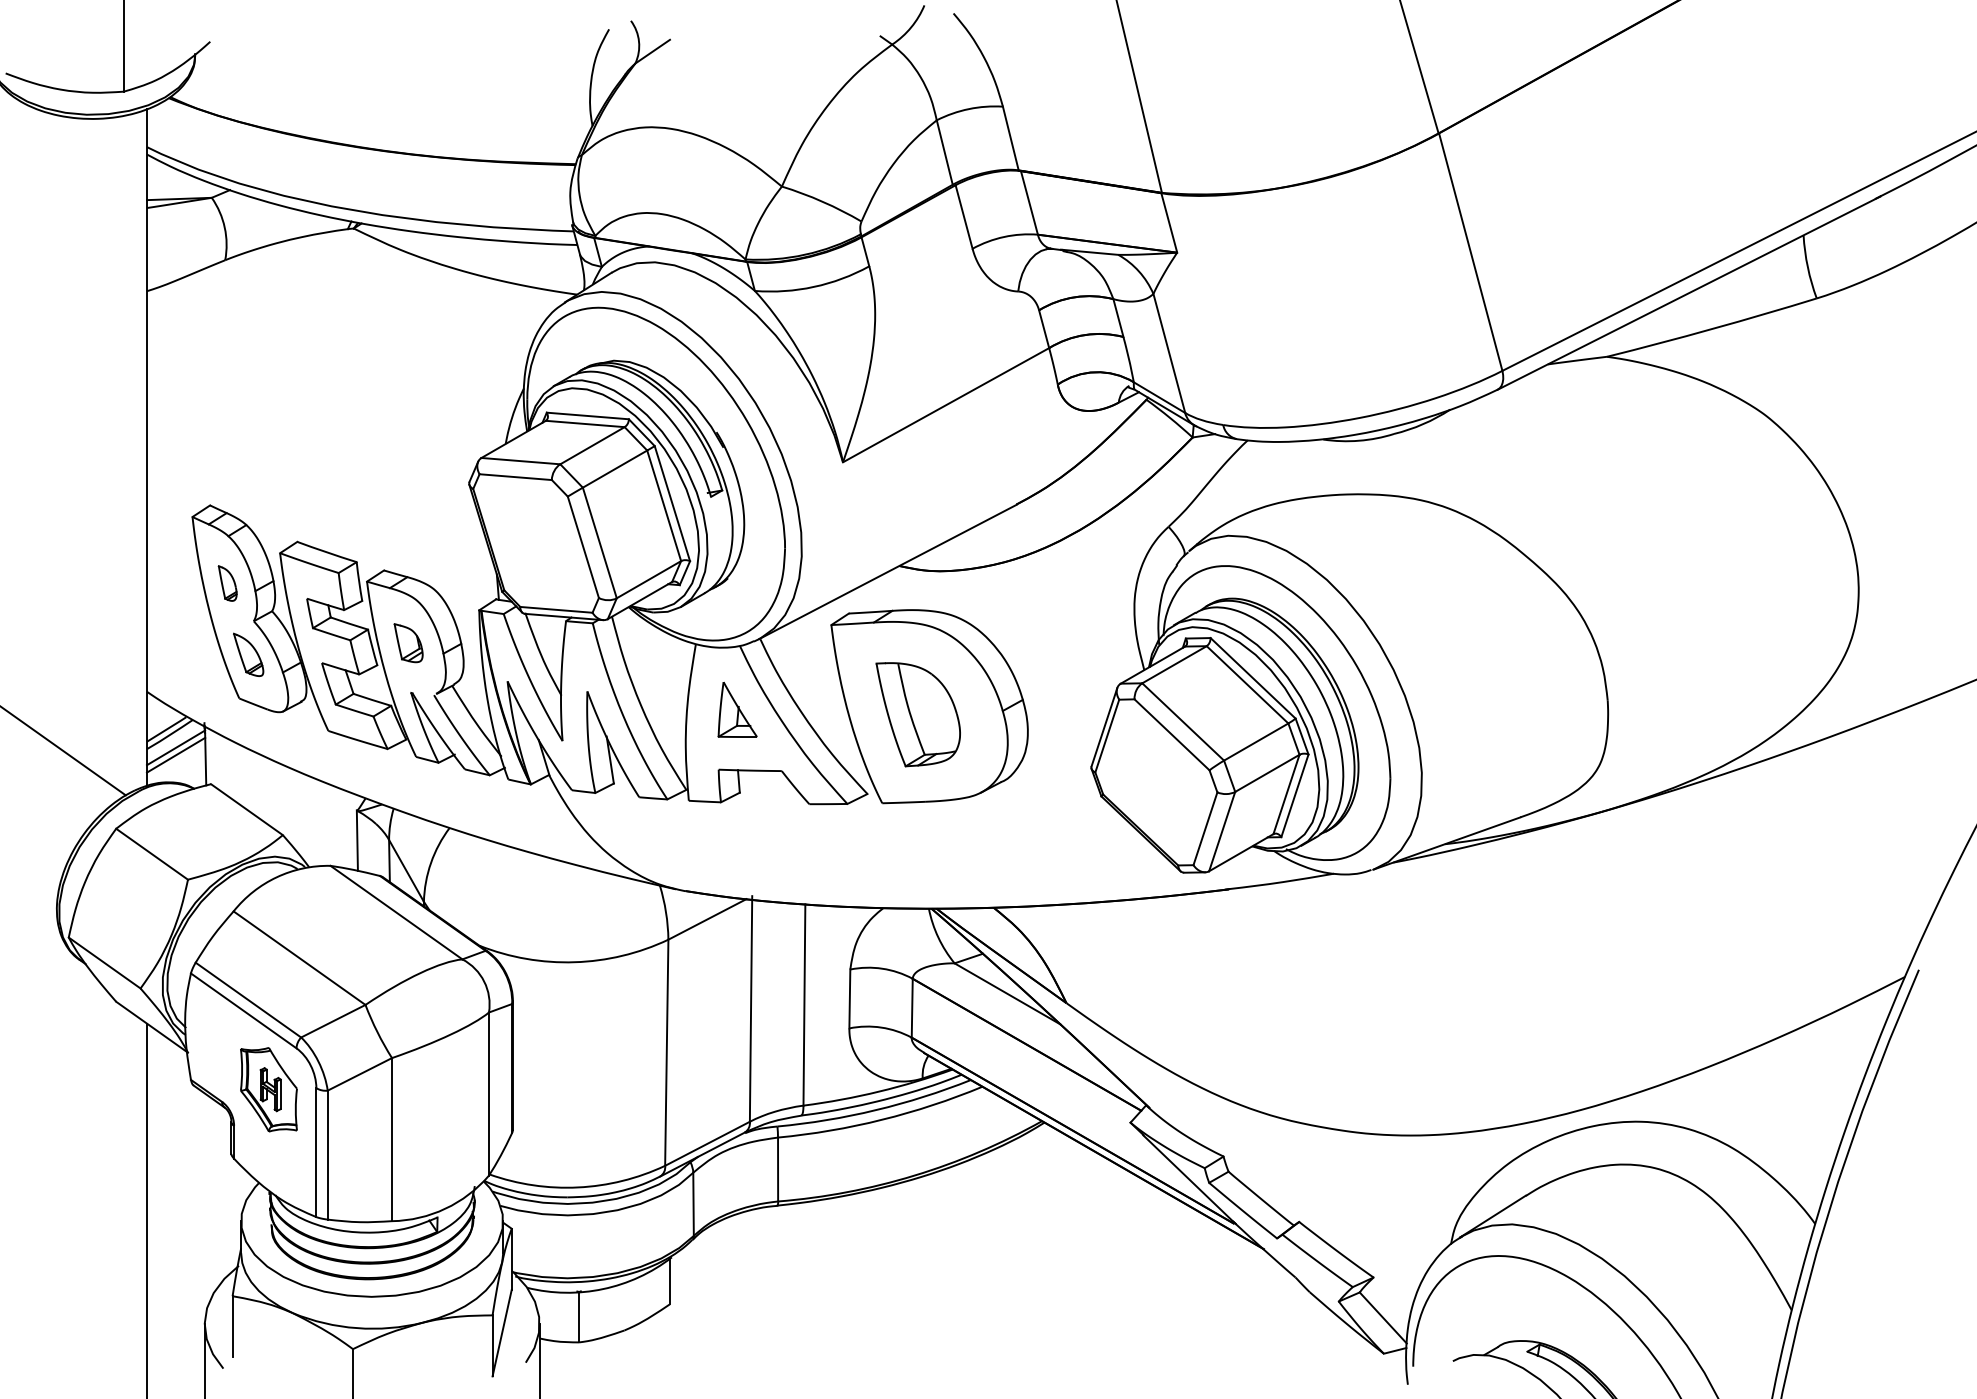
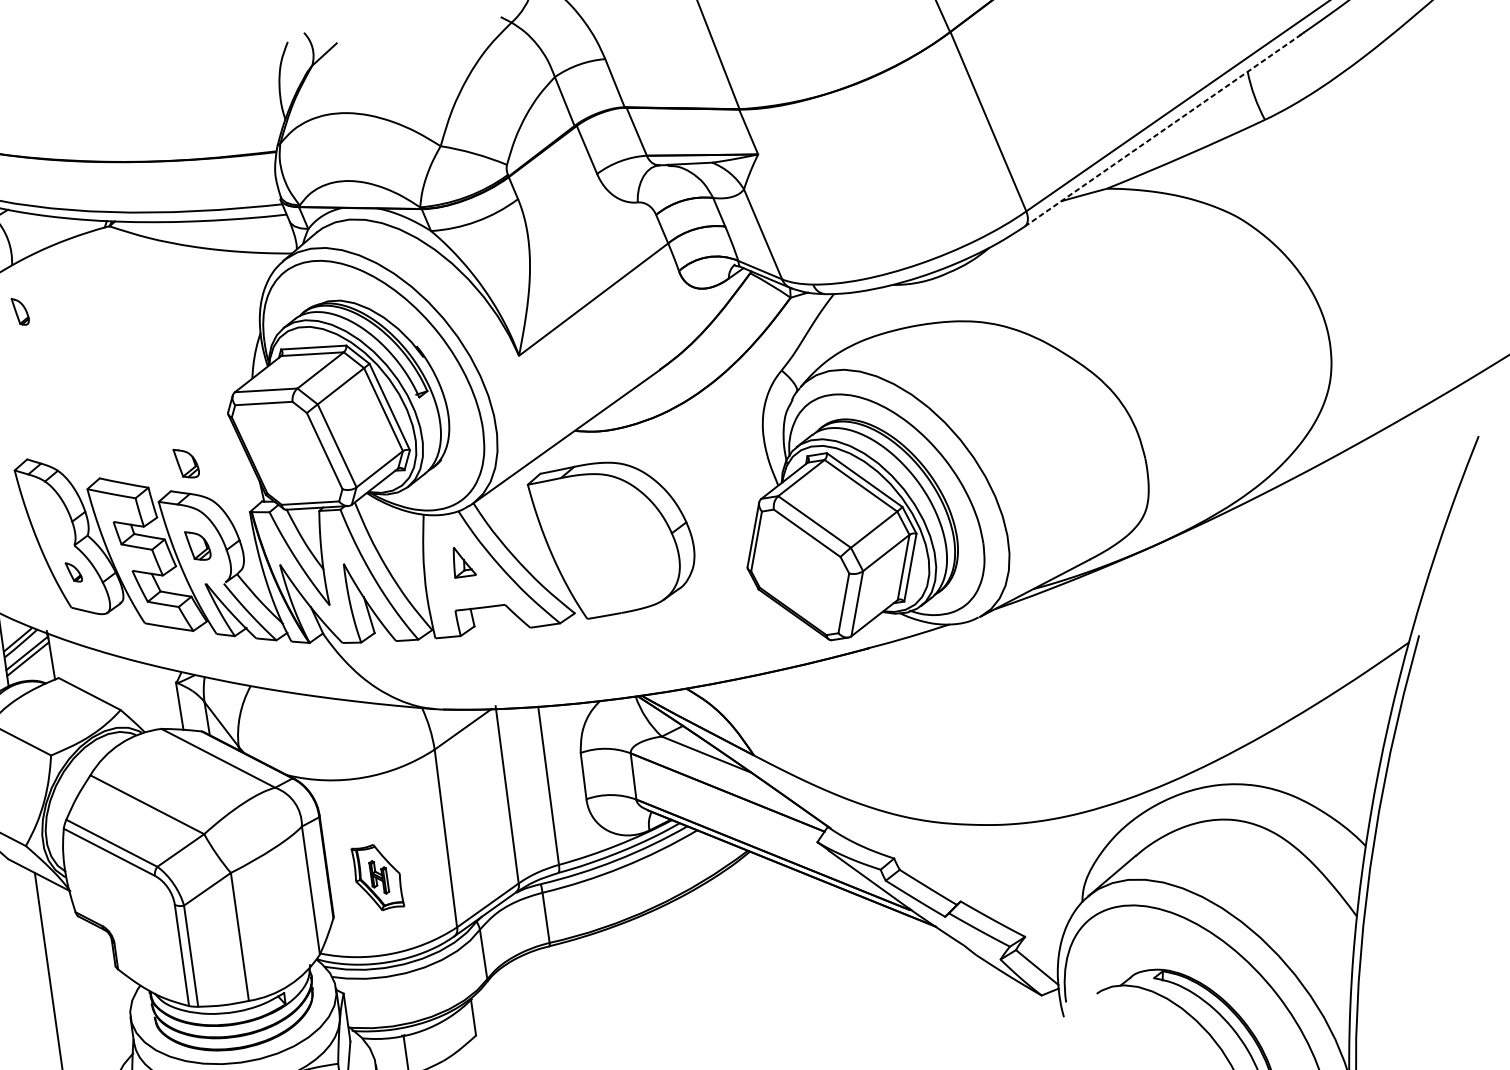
line: (1689, 292) -> (1164, 129), solid -> dashed
part: (408, 538) -> (186, 463), added
part: (227, 583) -> (20, 311), moved
part: (248, 654) -> (73, 572), size x0.6
part: (737, 709) -> (463, 561), size x0.7
part: (917, 714) -> (605, 545), removed
part: (268, 1089) -> (377, 877), moved

